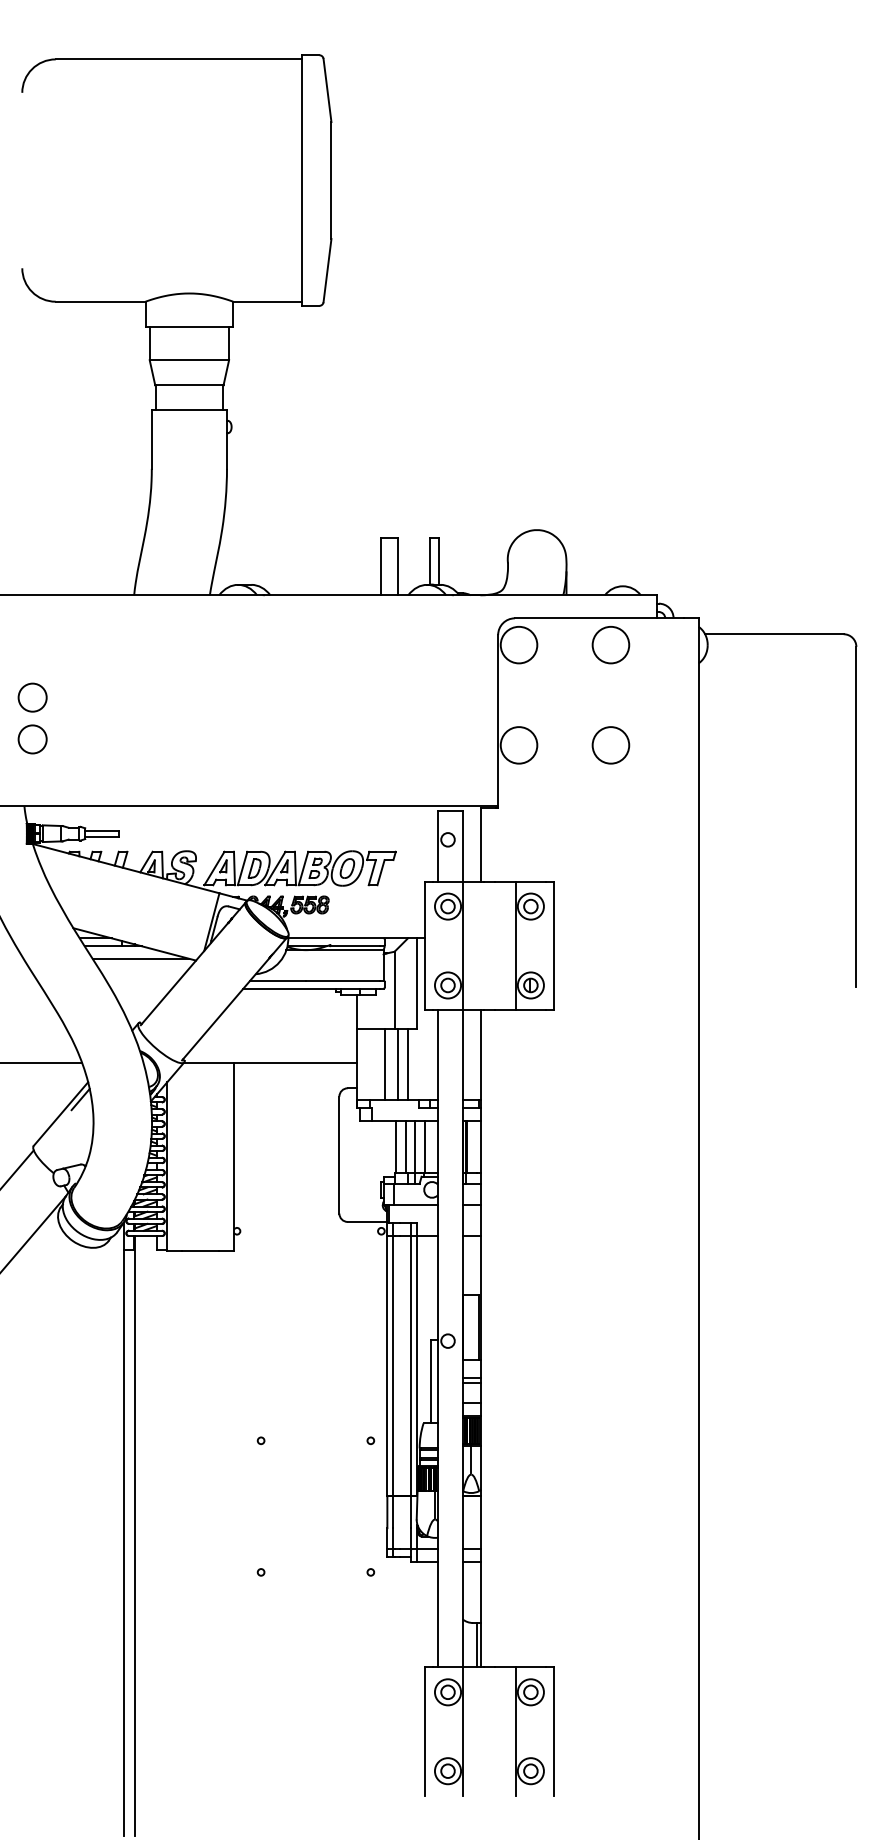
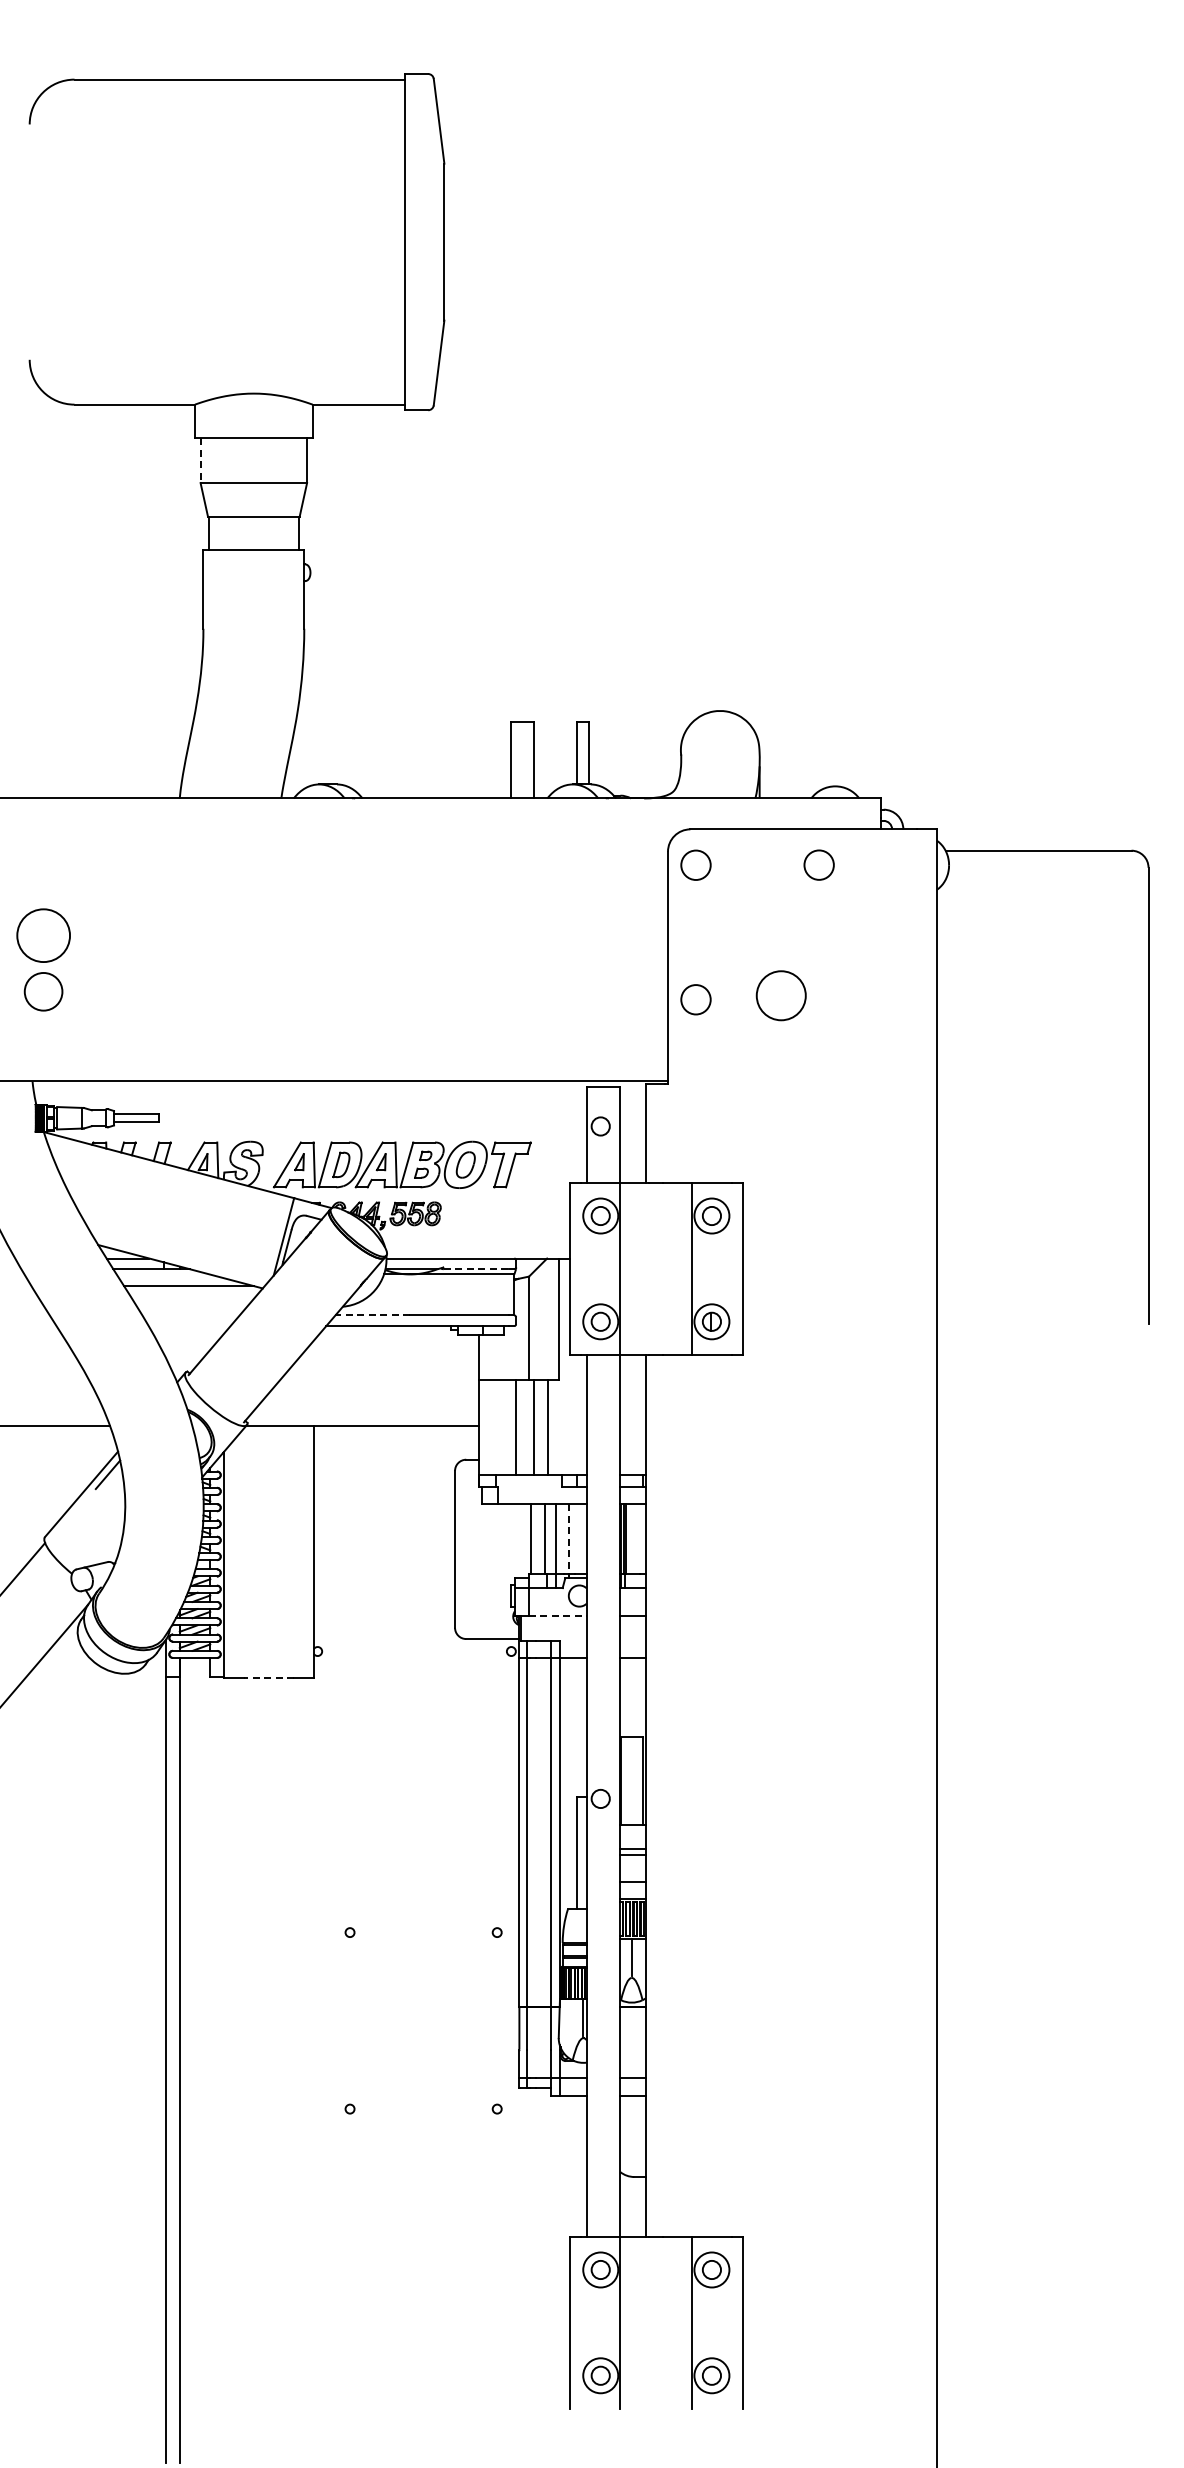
line: (149, 344) -> (200, 461), solid -> dashed
circle: (518, 644) -> (695, 864), size x0.6
circle: (610, 644) -> (818, 864), size x0.6
circle: (32, 697) -> (43, 935), size x1.4
circle: (518, 745) -> (695, 999), size x0.6
circle: (610, 745) -> (780, 995), moved
line: (355, 946) -> (476, 1269), solid -> dashed
line: (277, 980) -> (372, 1315), solid -> dashed
line: (424, 1147) -> (569, 1539), solid -> dashed
line: (416, 1205) -> (558, 1616), solid -> dashed
line: (200, 1251) -> (268, 1678), solid -> dashed
line: (476, 1644) -> (639, 2206), removed

